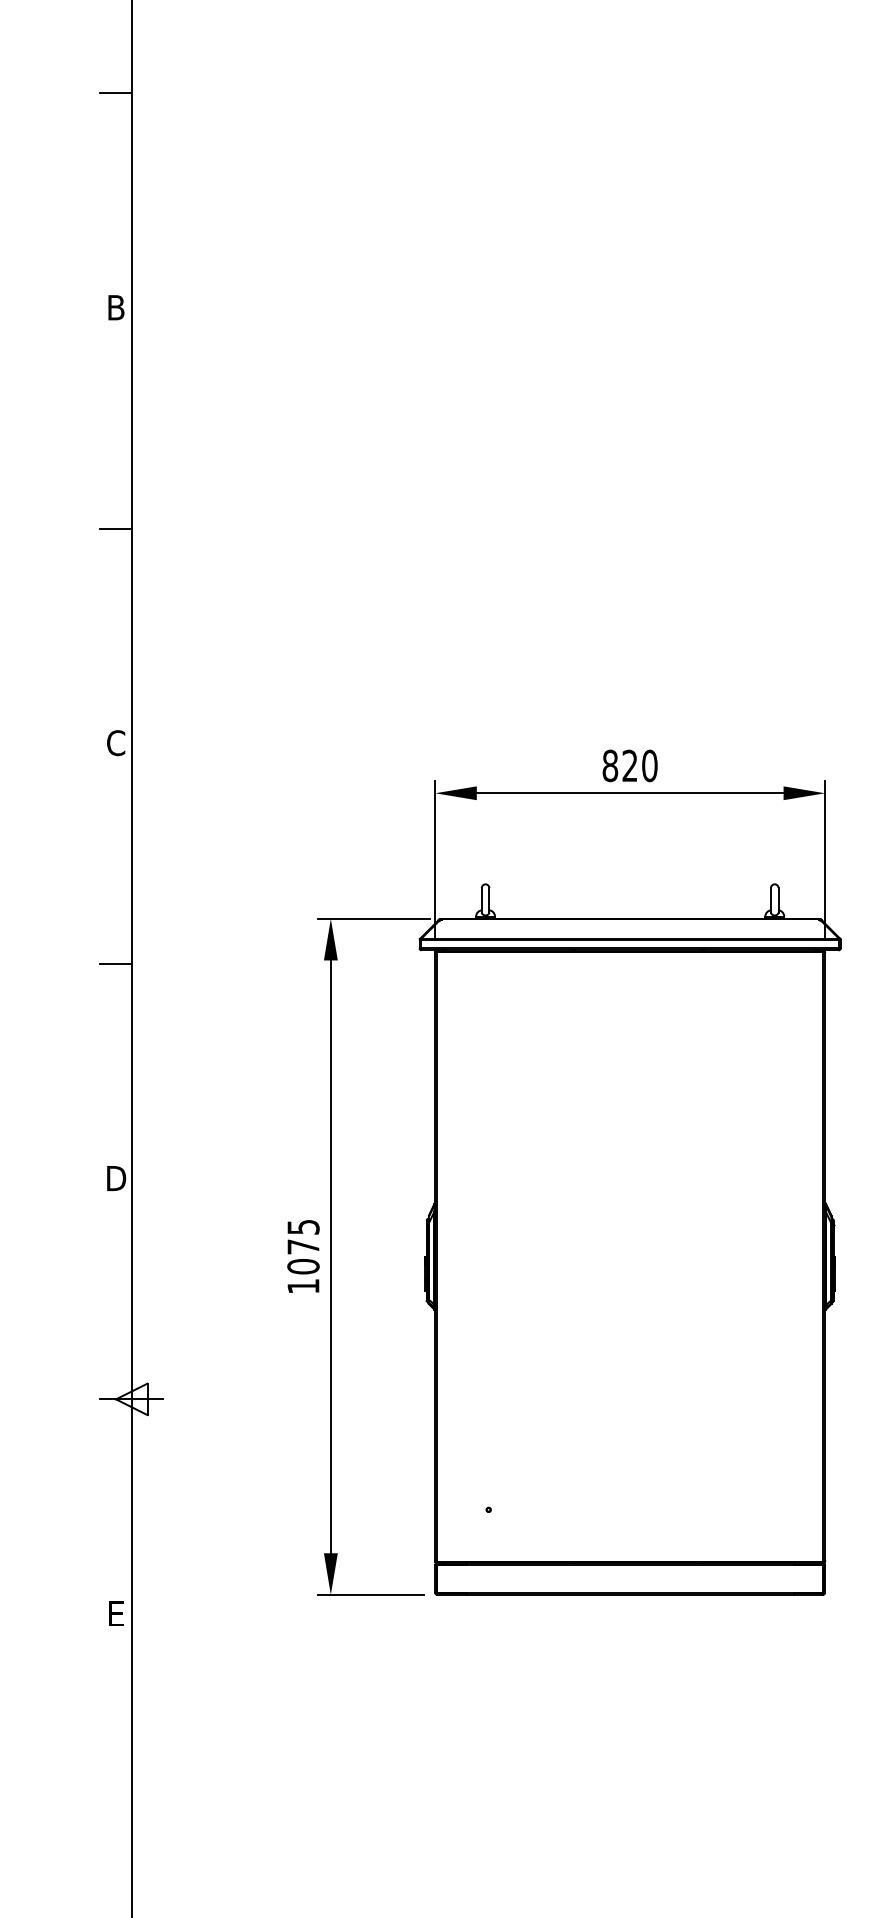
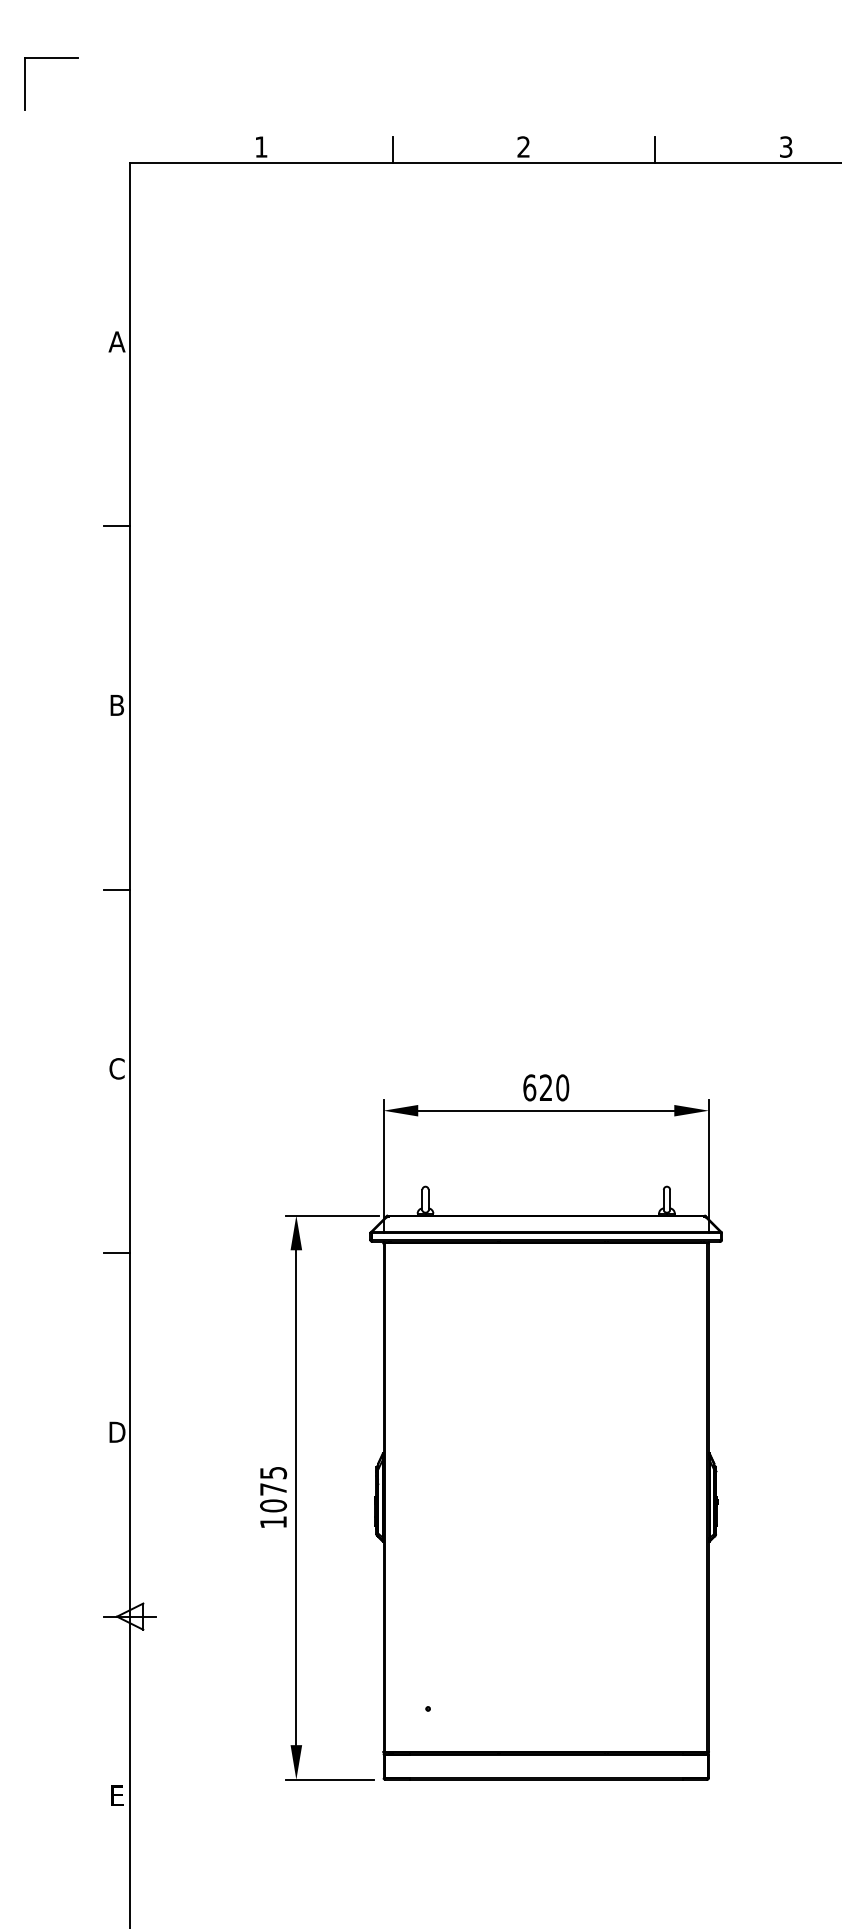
text: (610, 765) -> (529, 1087), 820 -> 620

